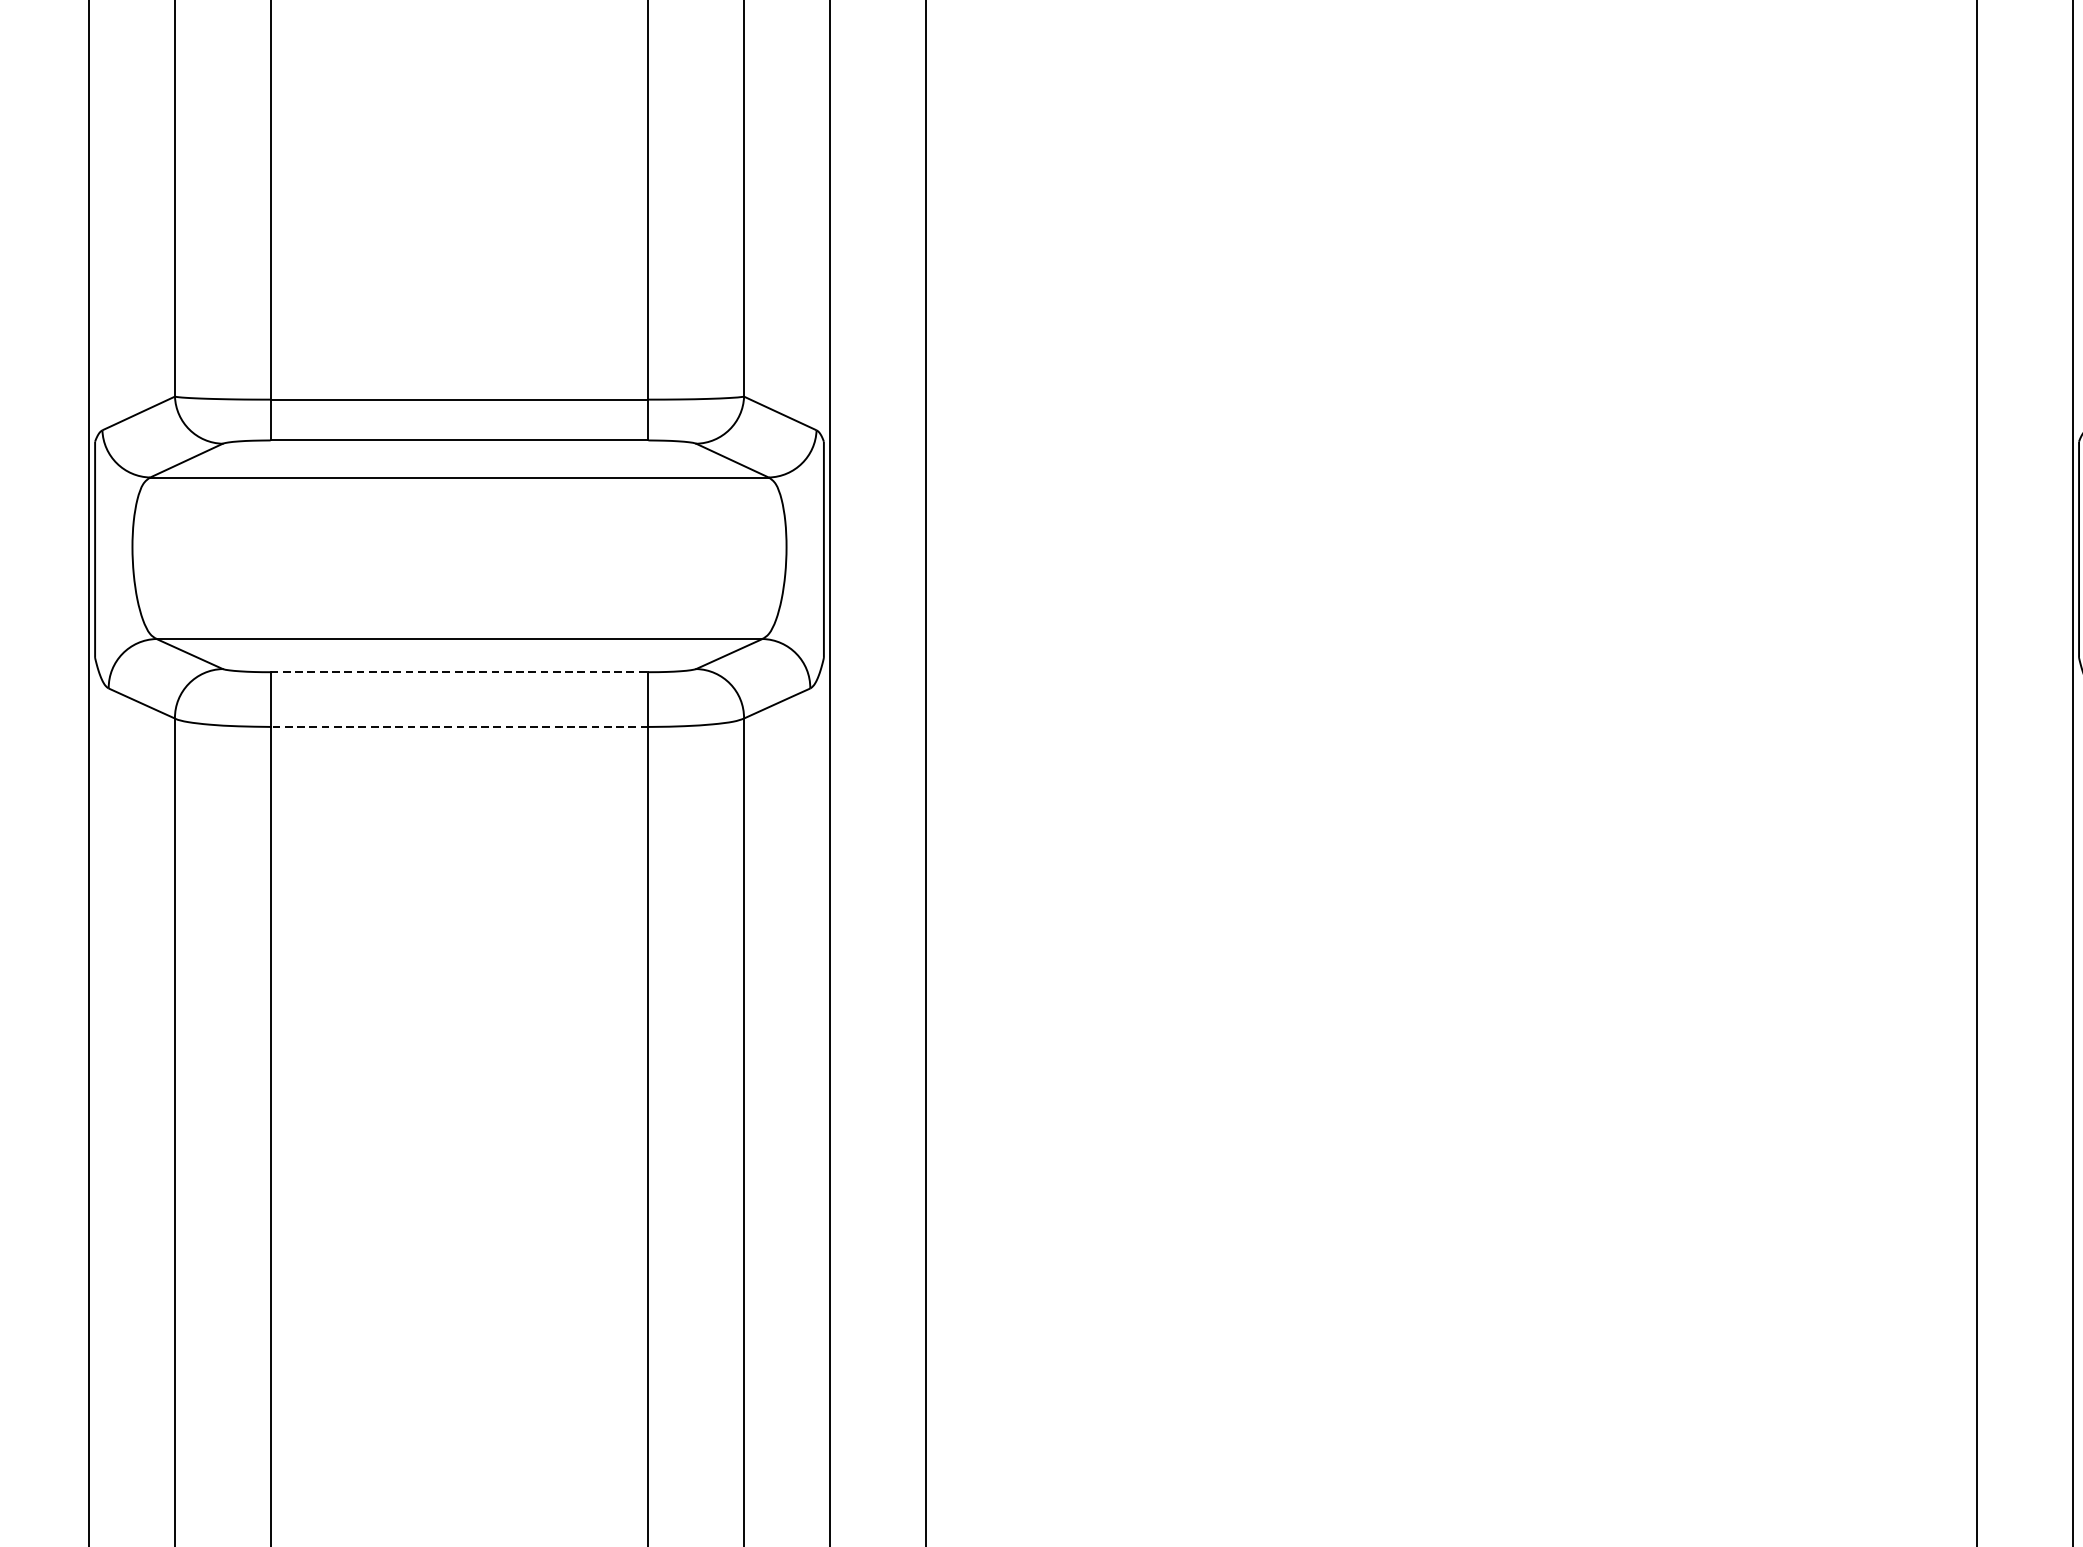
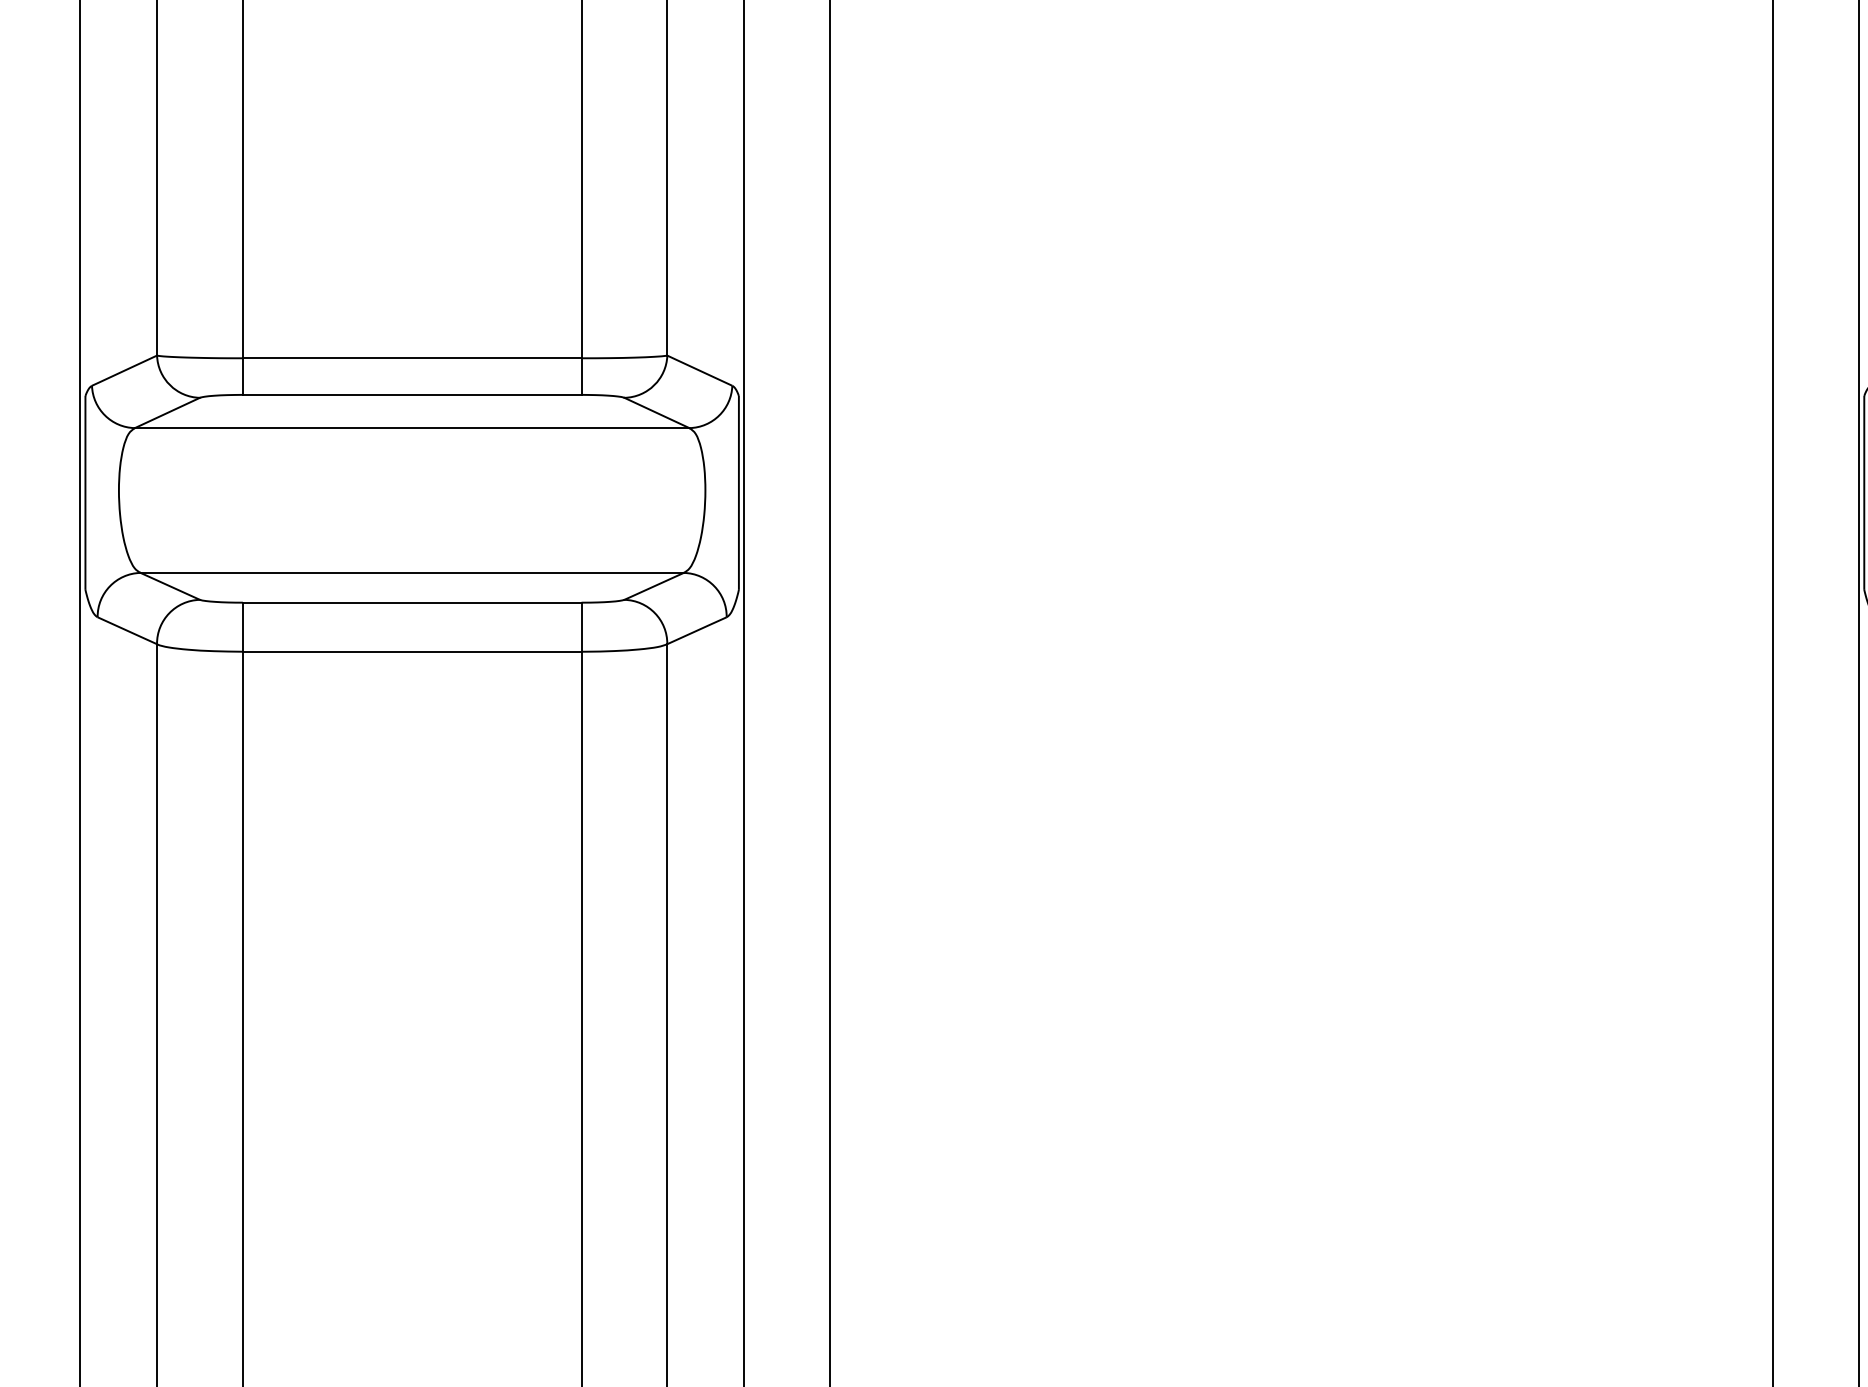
line: (459, 672) -> (412, 602), dashed -> solid
line: (458, 726) -> (411, 651), dashed -> solid

